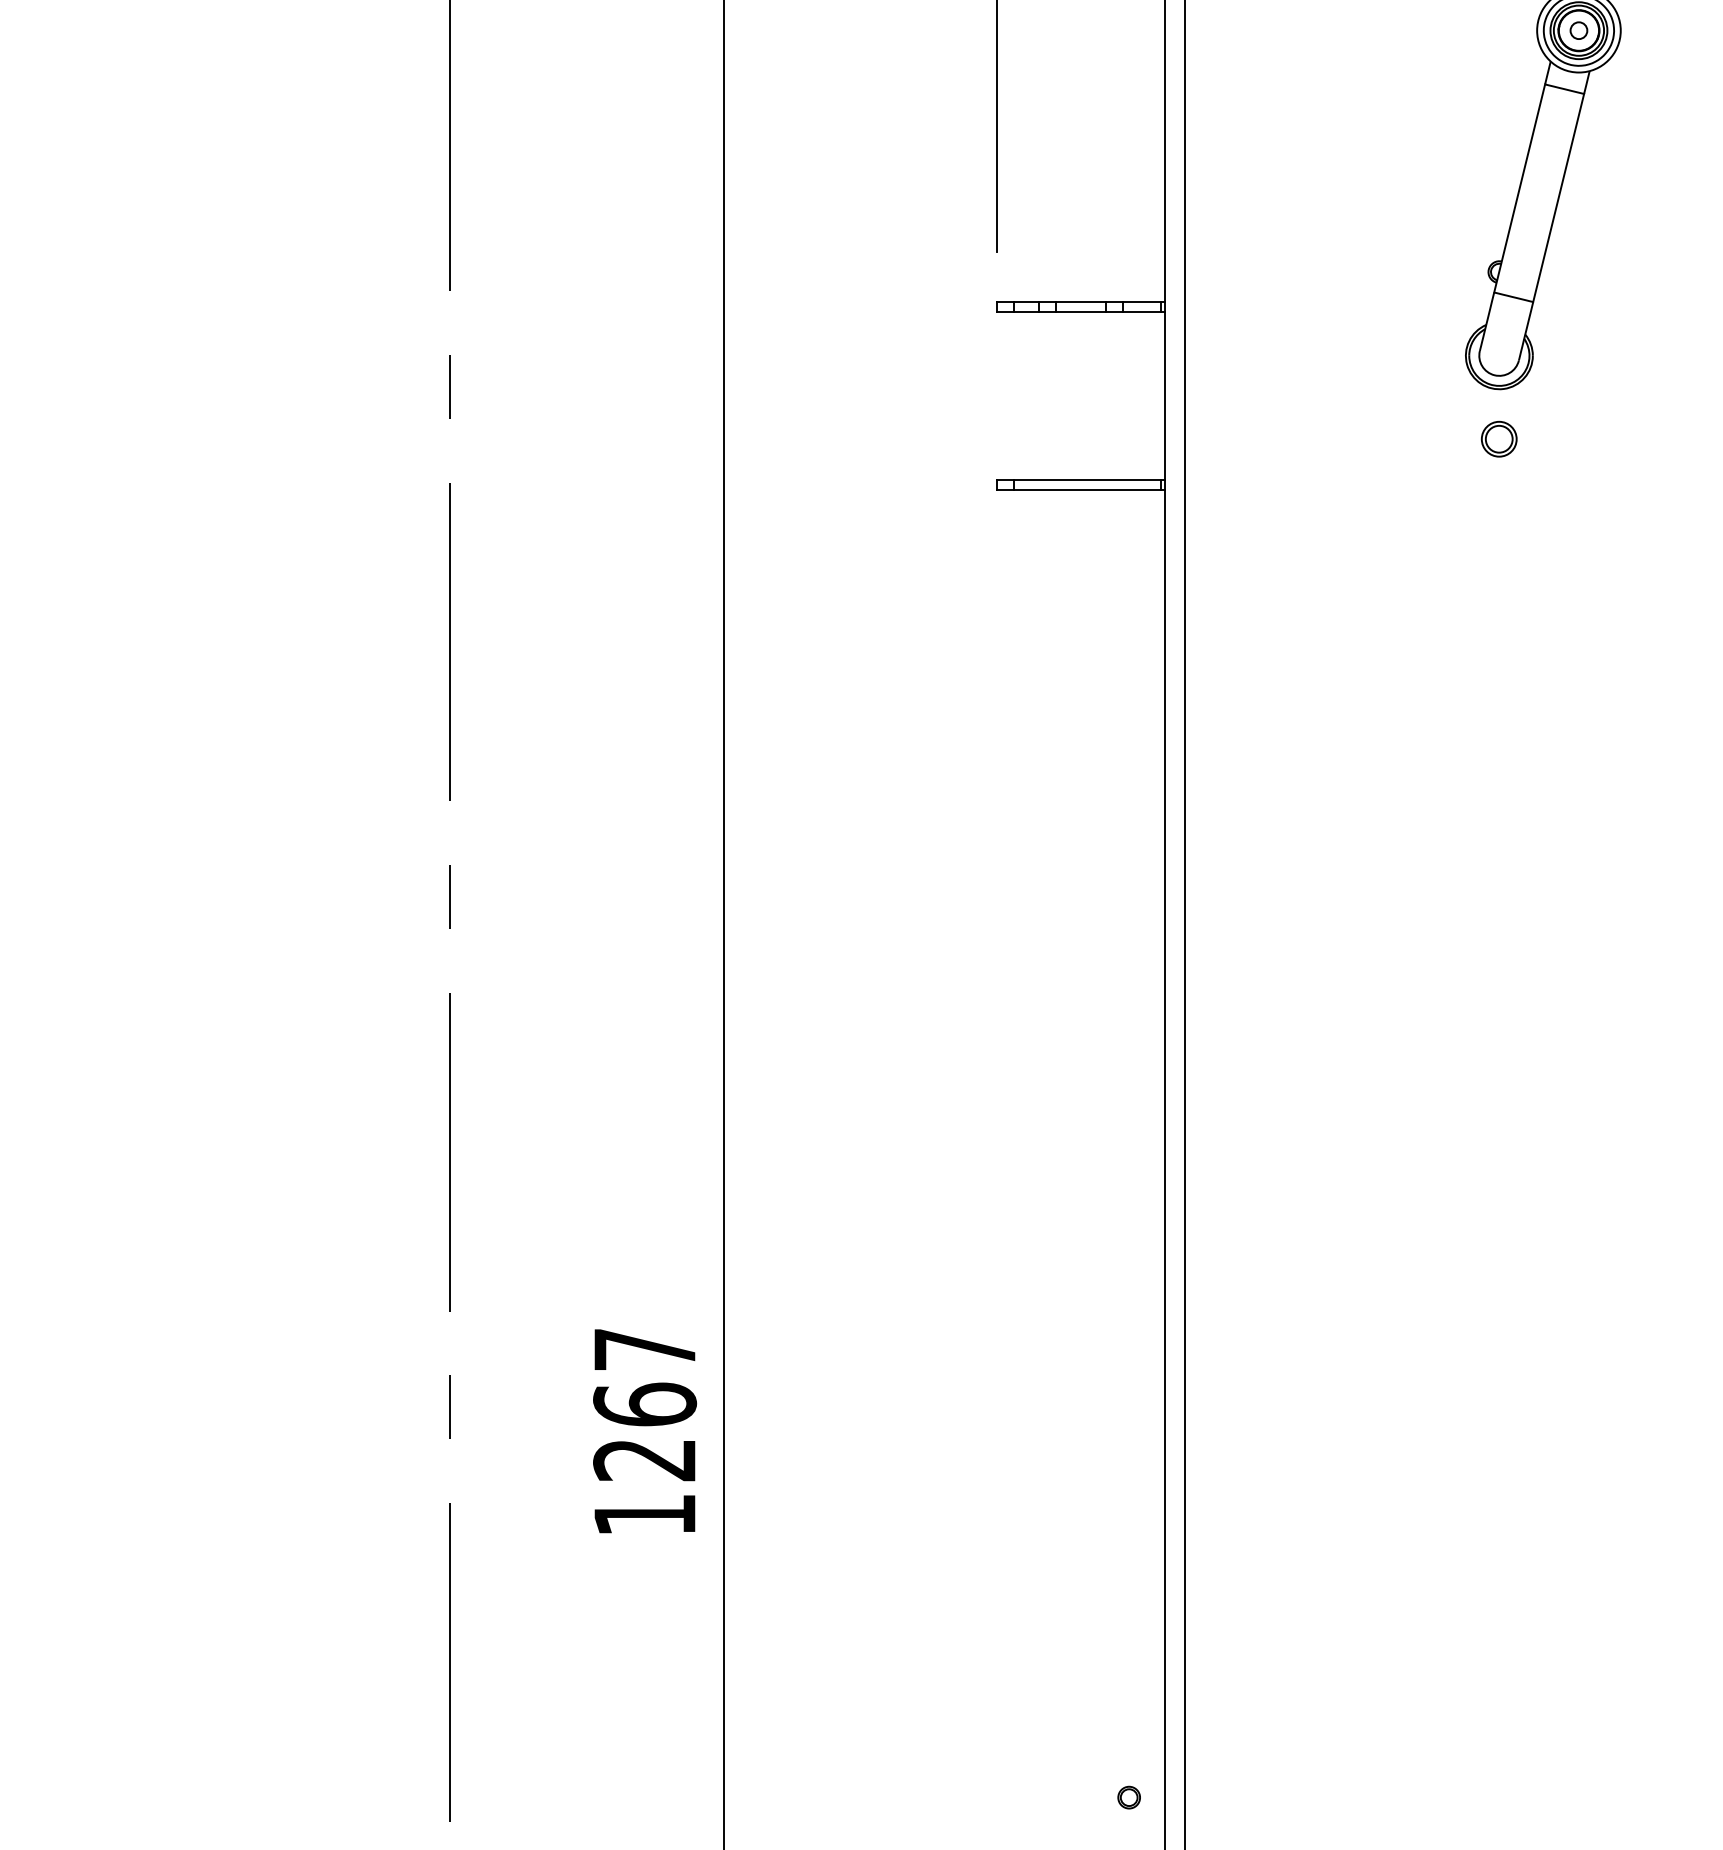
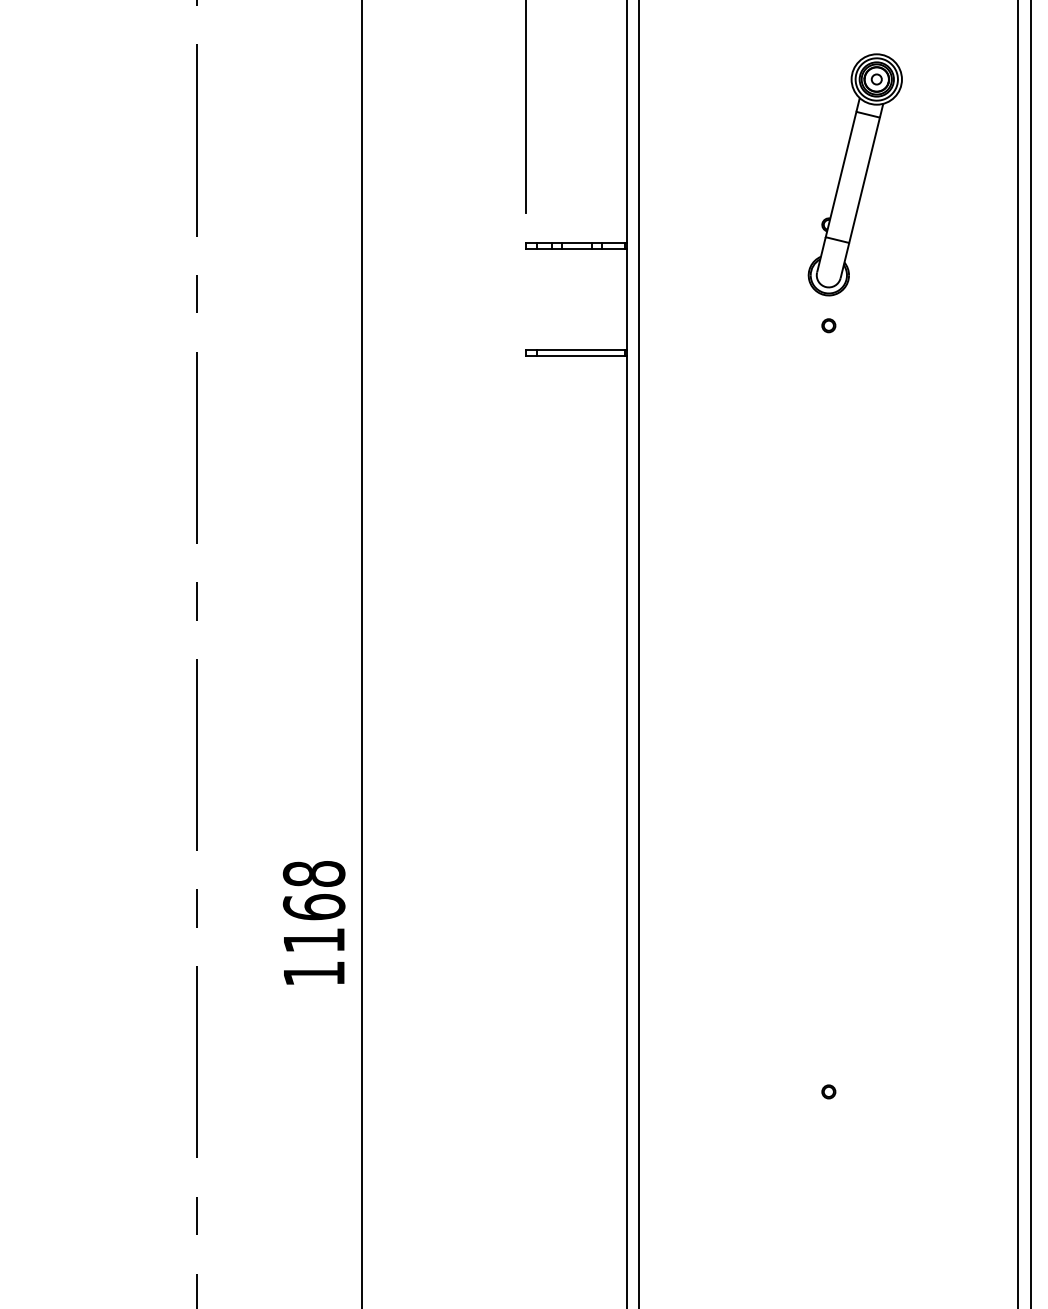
circle: (1498, 439) -> (828, 325), size x0.62
text: (643, 1405) -> (313, 907), 1267 -> 1168
circle: (1128, 1796) -> (828, 1091), moved

